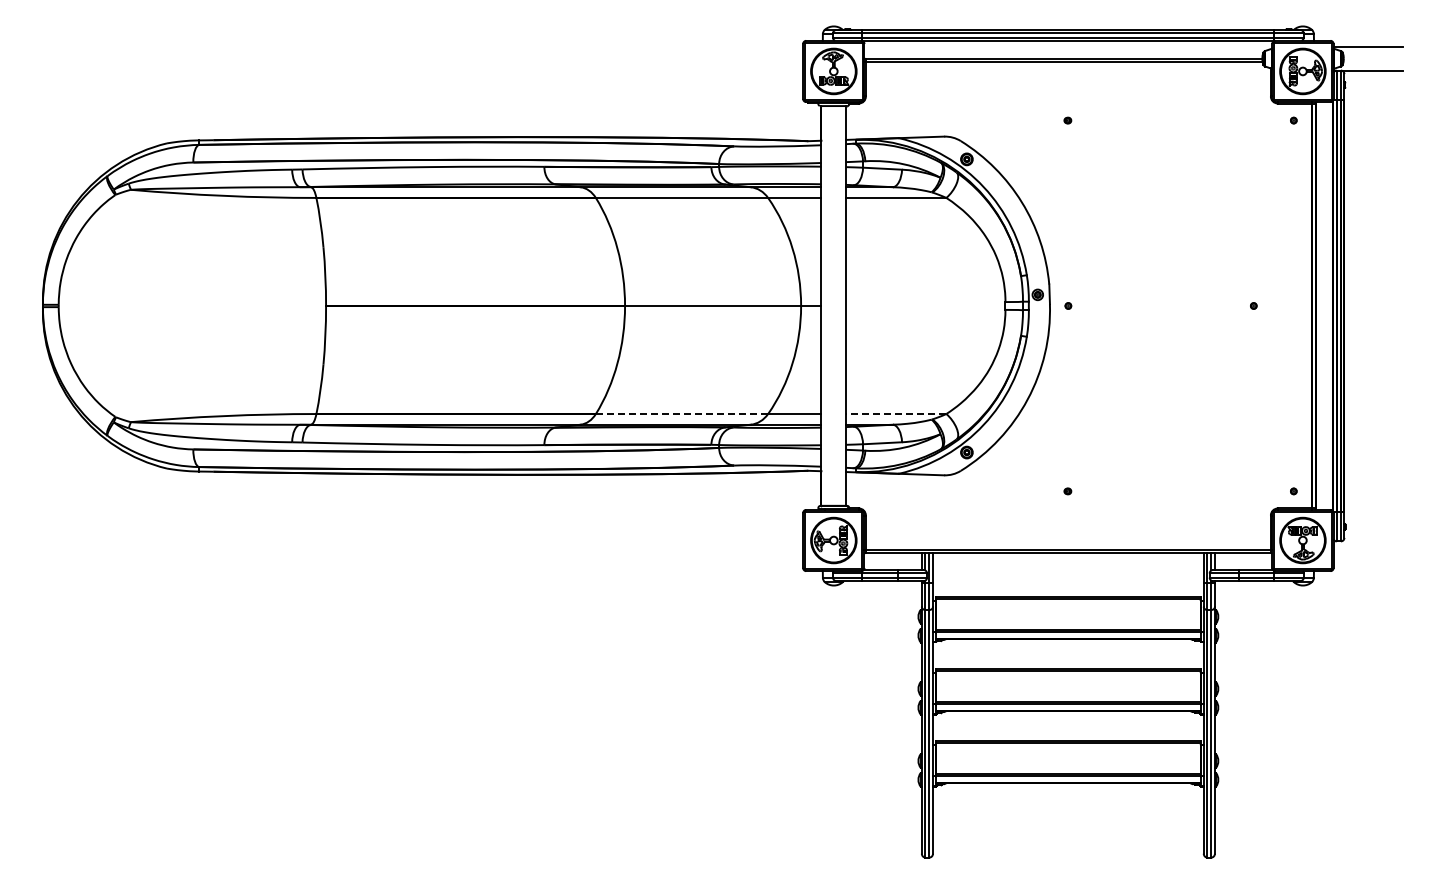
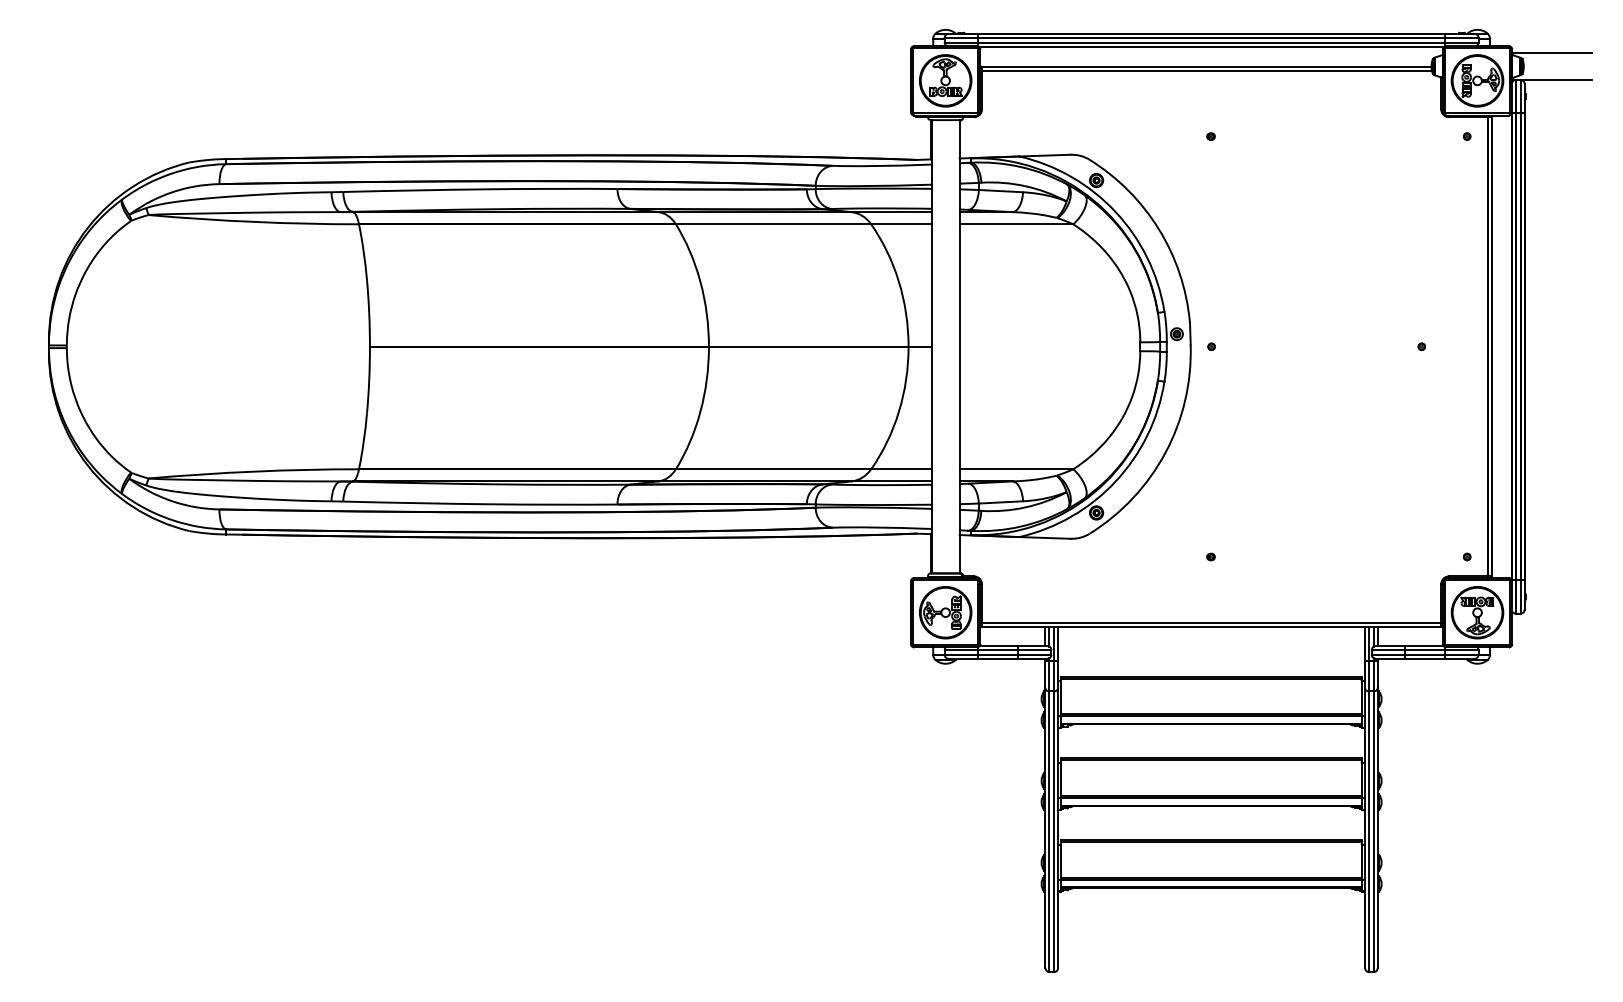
line: (681, 414) -> (772, 469), dashed -> solid
line: (895, 414) -> (1015, 469), dashed -> solid

